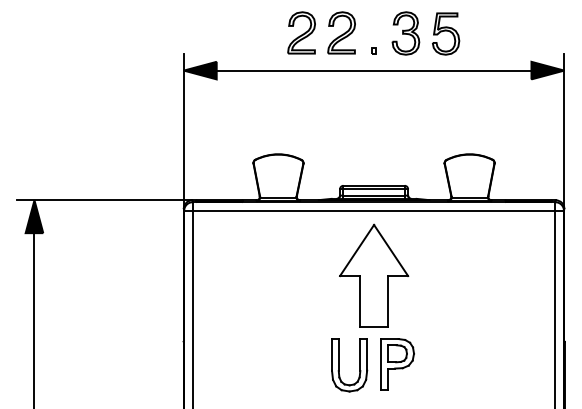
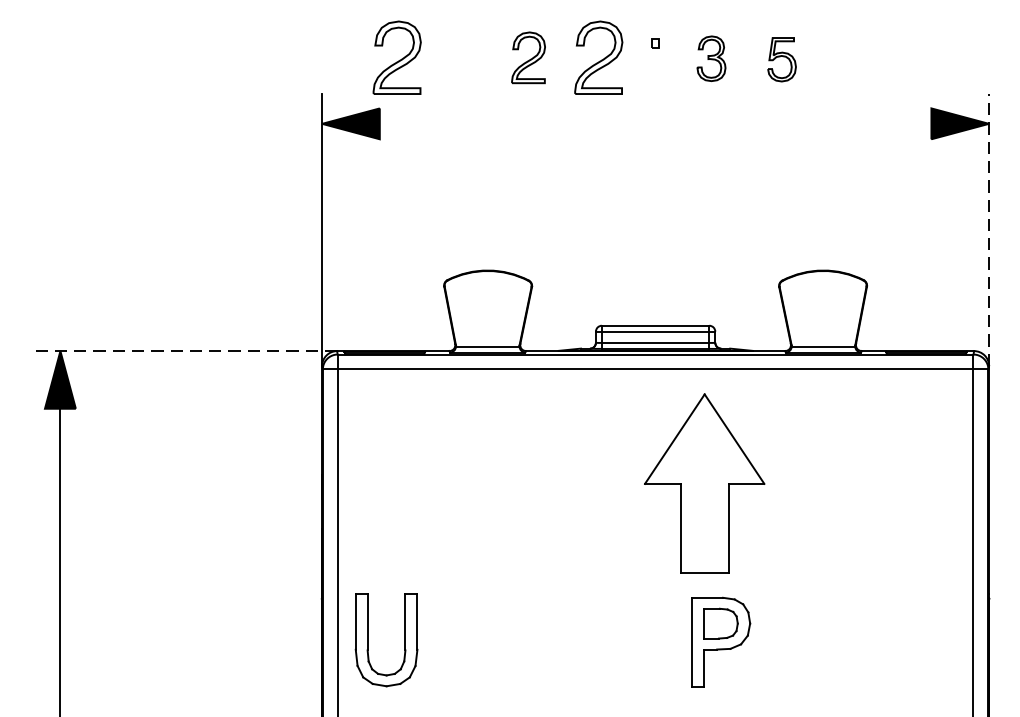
part: (226, 32) -> (396, 57), added
part: (301, 32) -> (528, 57), size x0.7
part: (405, 33) -> (710, 58), size x0.6
part: (446, 33) -> (782, 58), size x0.6
part: (373, 50) -> (654, 43), moved
line: (373, 70) -> (654, 123), removed
line: (564, 131) -> (989, 230), solid -> dashed
line: (104, 200) -> (183, 351), solid -> dashed
part: (374, 275) -> (705, 482), moved
part: (397, 364) -> (721, 642), moved
part: (339, 365) -> (368, 640), moved

